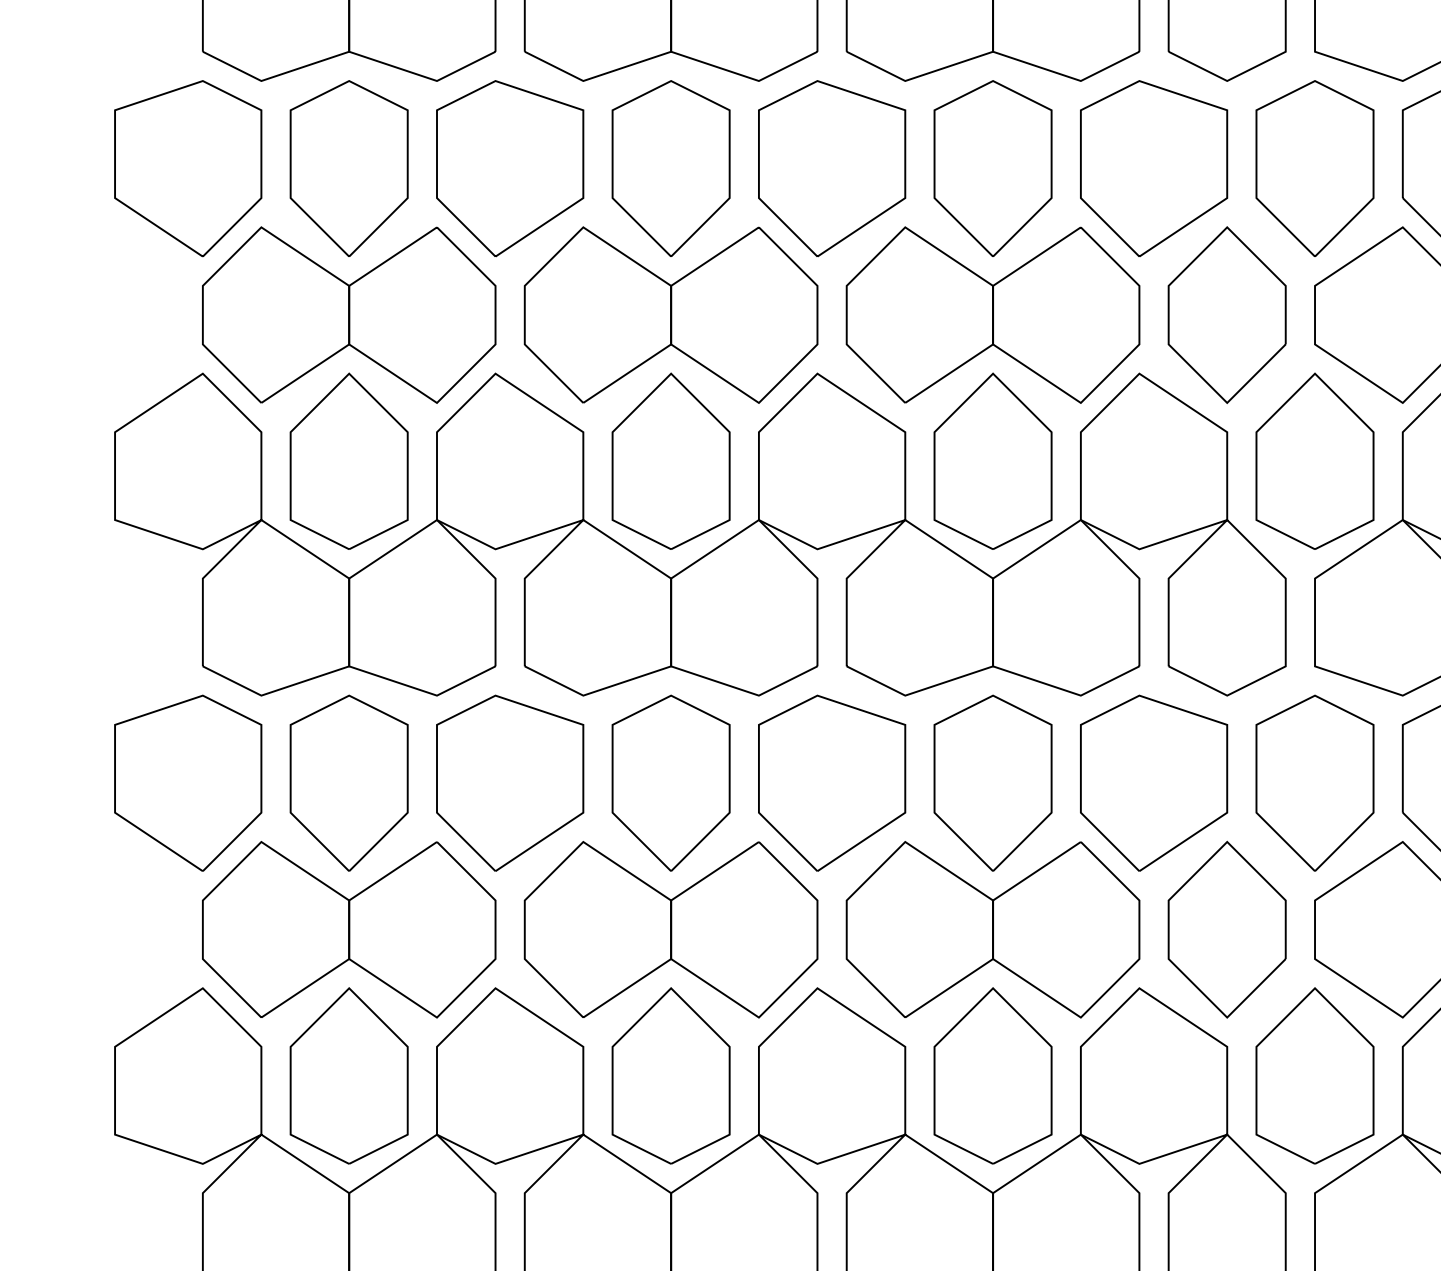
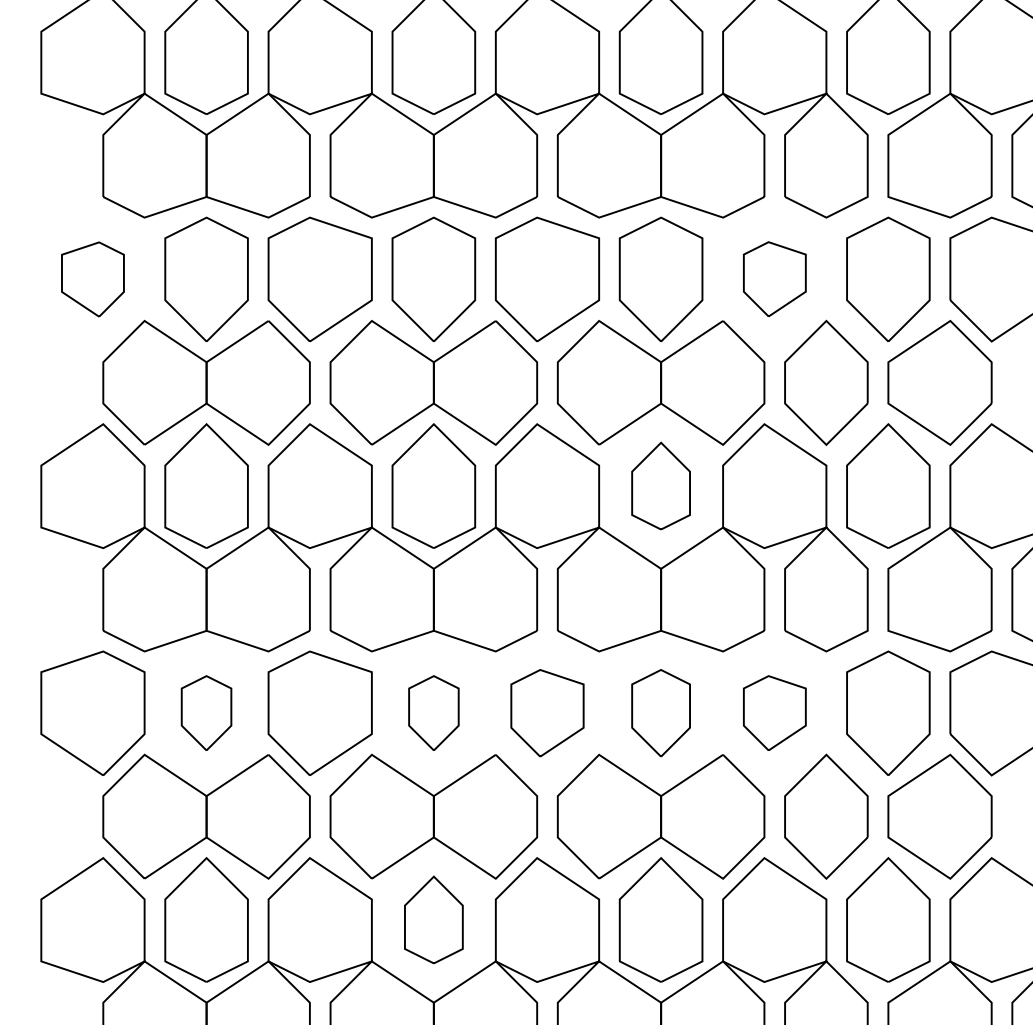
part: (1153, 167) -> (774, 278), size x0.6
part: (187, 168) -> (92, 279), size x0.6
part: (992, 460) -> (660, 485), size x0.7
part: (349, 782) -> (206, 712), size x0.6
part: (670, 782) -> (433, 712), size x0.6
part: (832, 782) -> (547, 712), size x0.7
part: (992, 782) -> (660, 712), size x0.7
part: (1153, 782) -> (774, 712), size x0.6
part: (670, 1075) -> (433, 919), size x0.7

